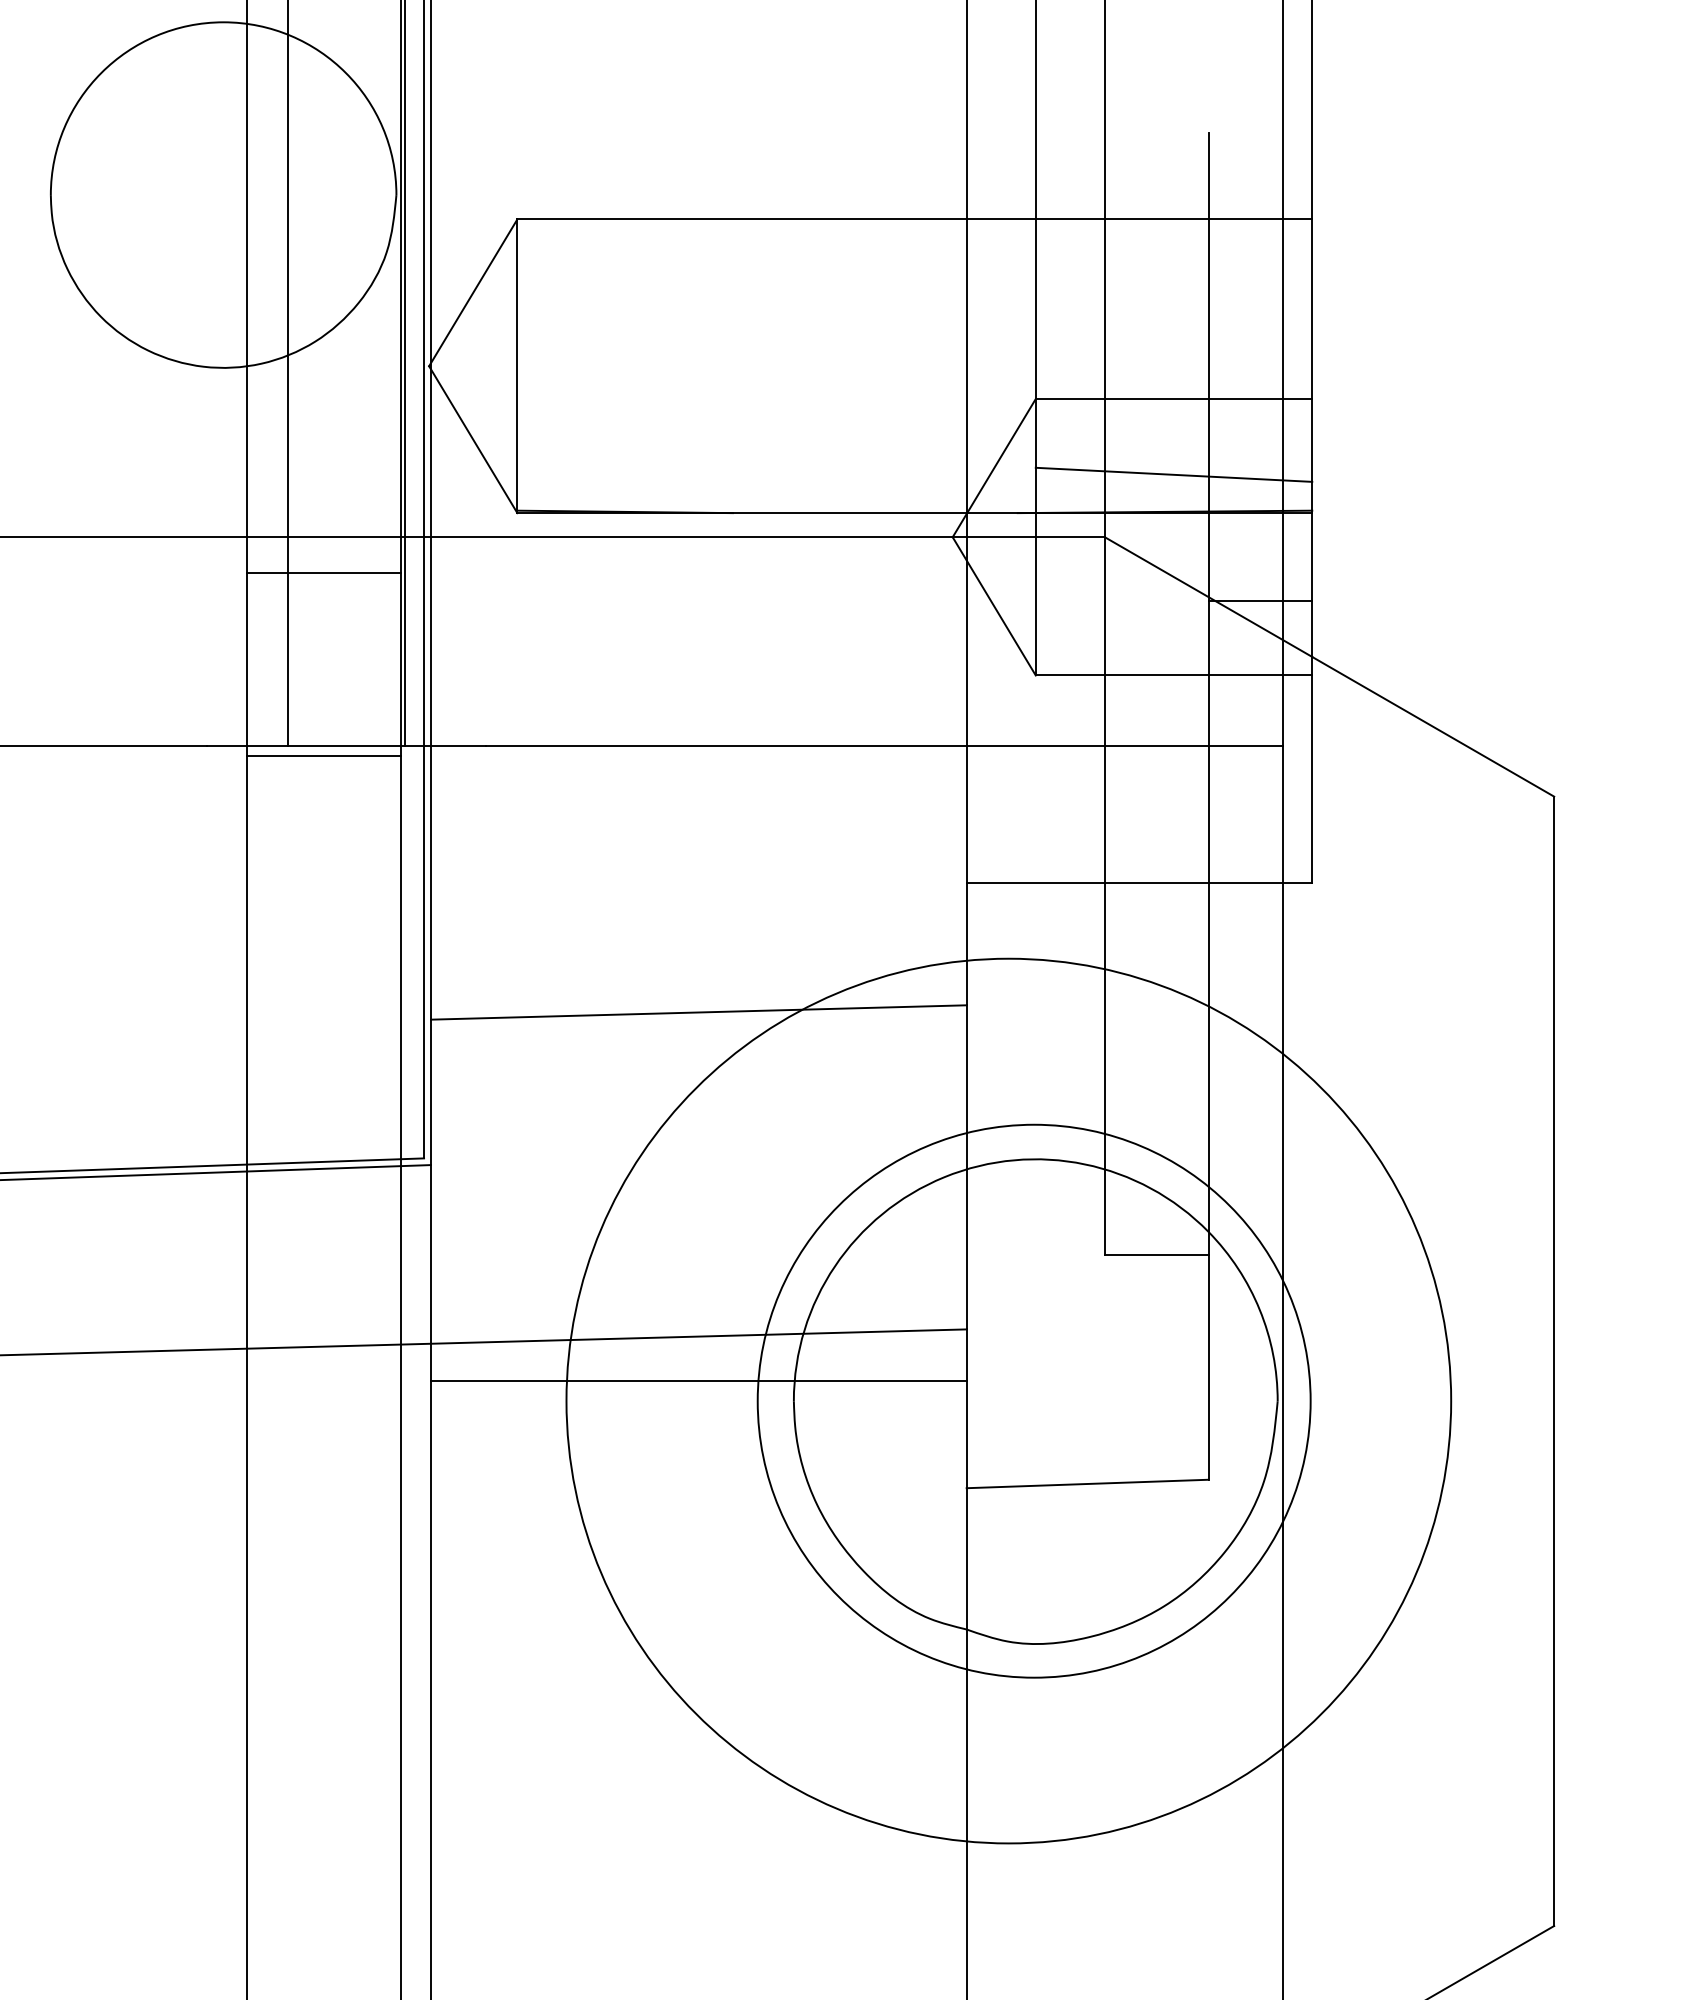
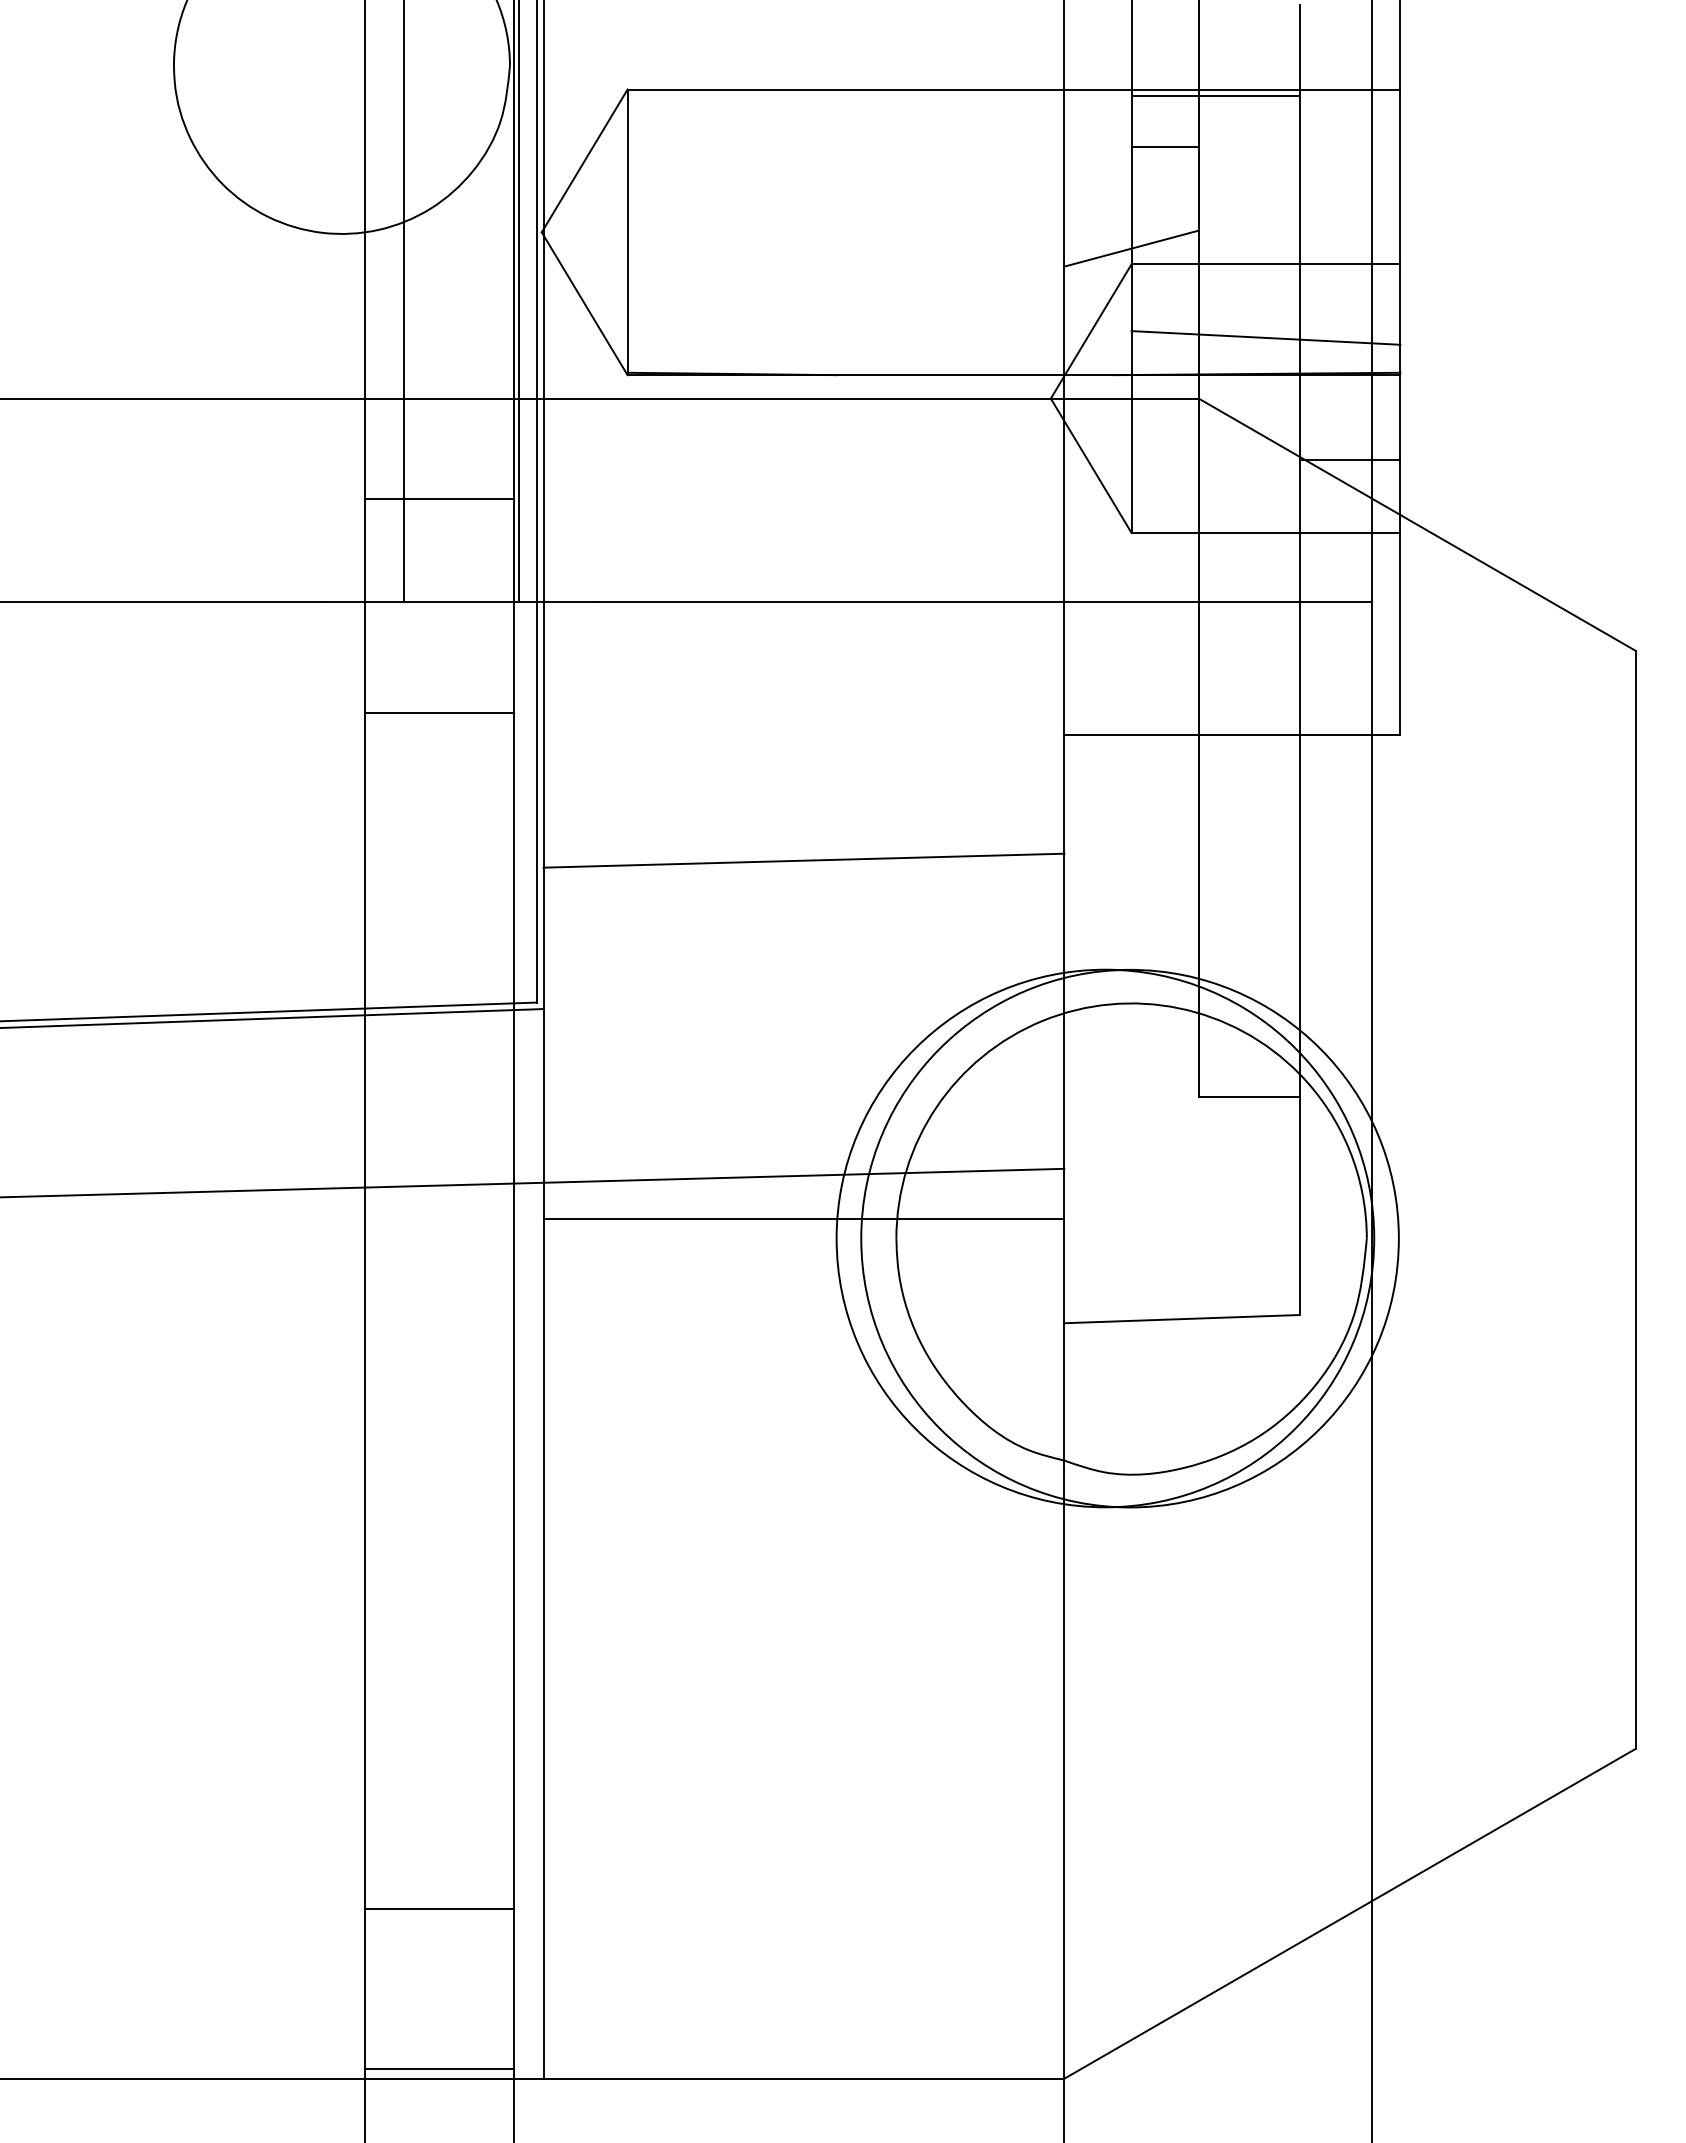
line: (1122, 226) -> (1215, 96), added
line: (1069, 277) -> (1164, 146), added
line: (1035, 382) -> (1131, 248), added
line: (323, 573) -> (439, 499), moved
line: (323, 756) -> (439, 712), moved
circle: (1008, 1401) -> (1105, 1238), size x0.62

